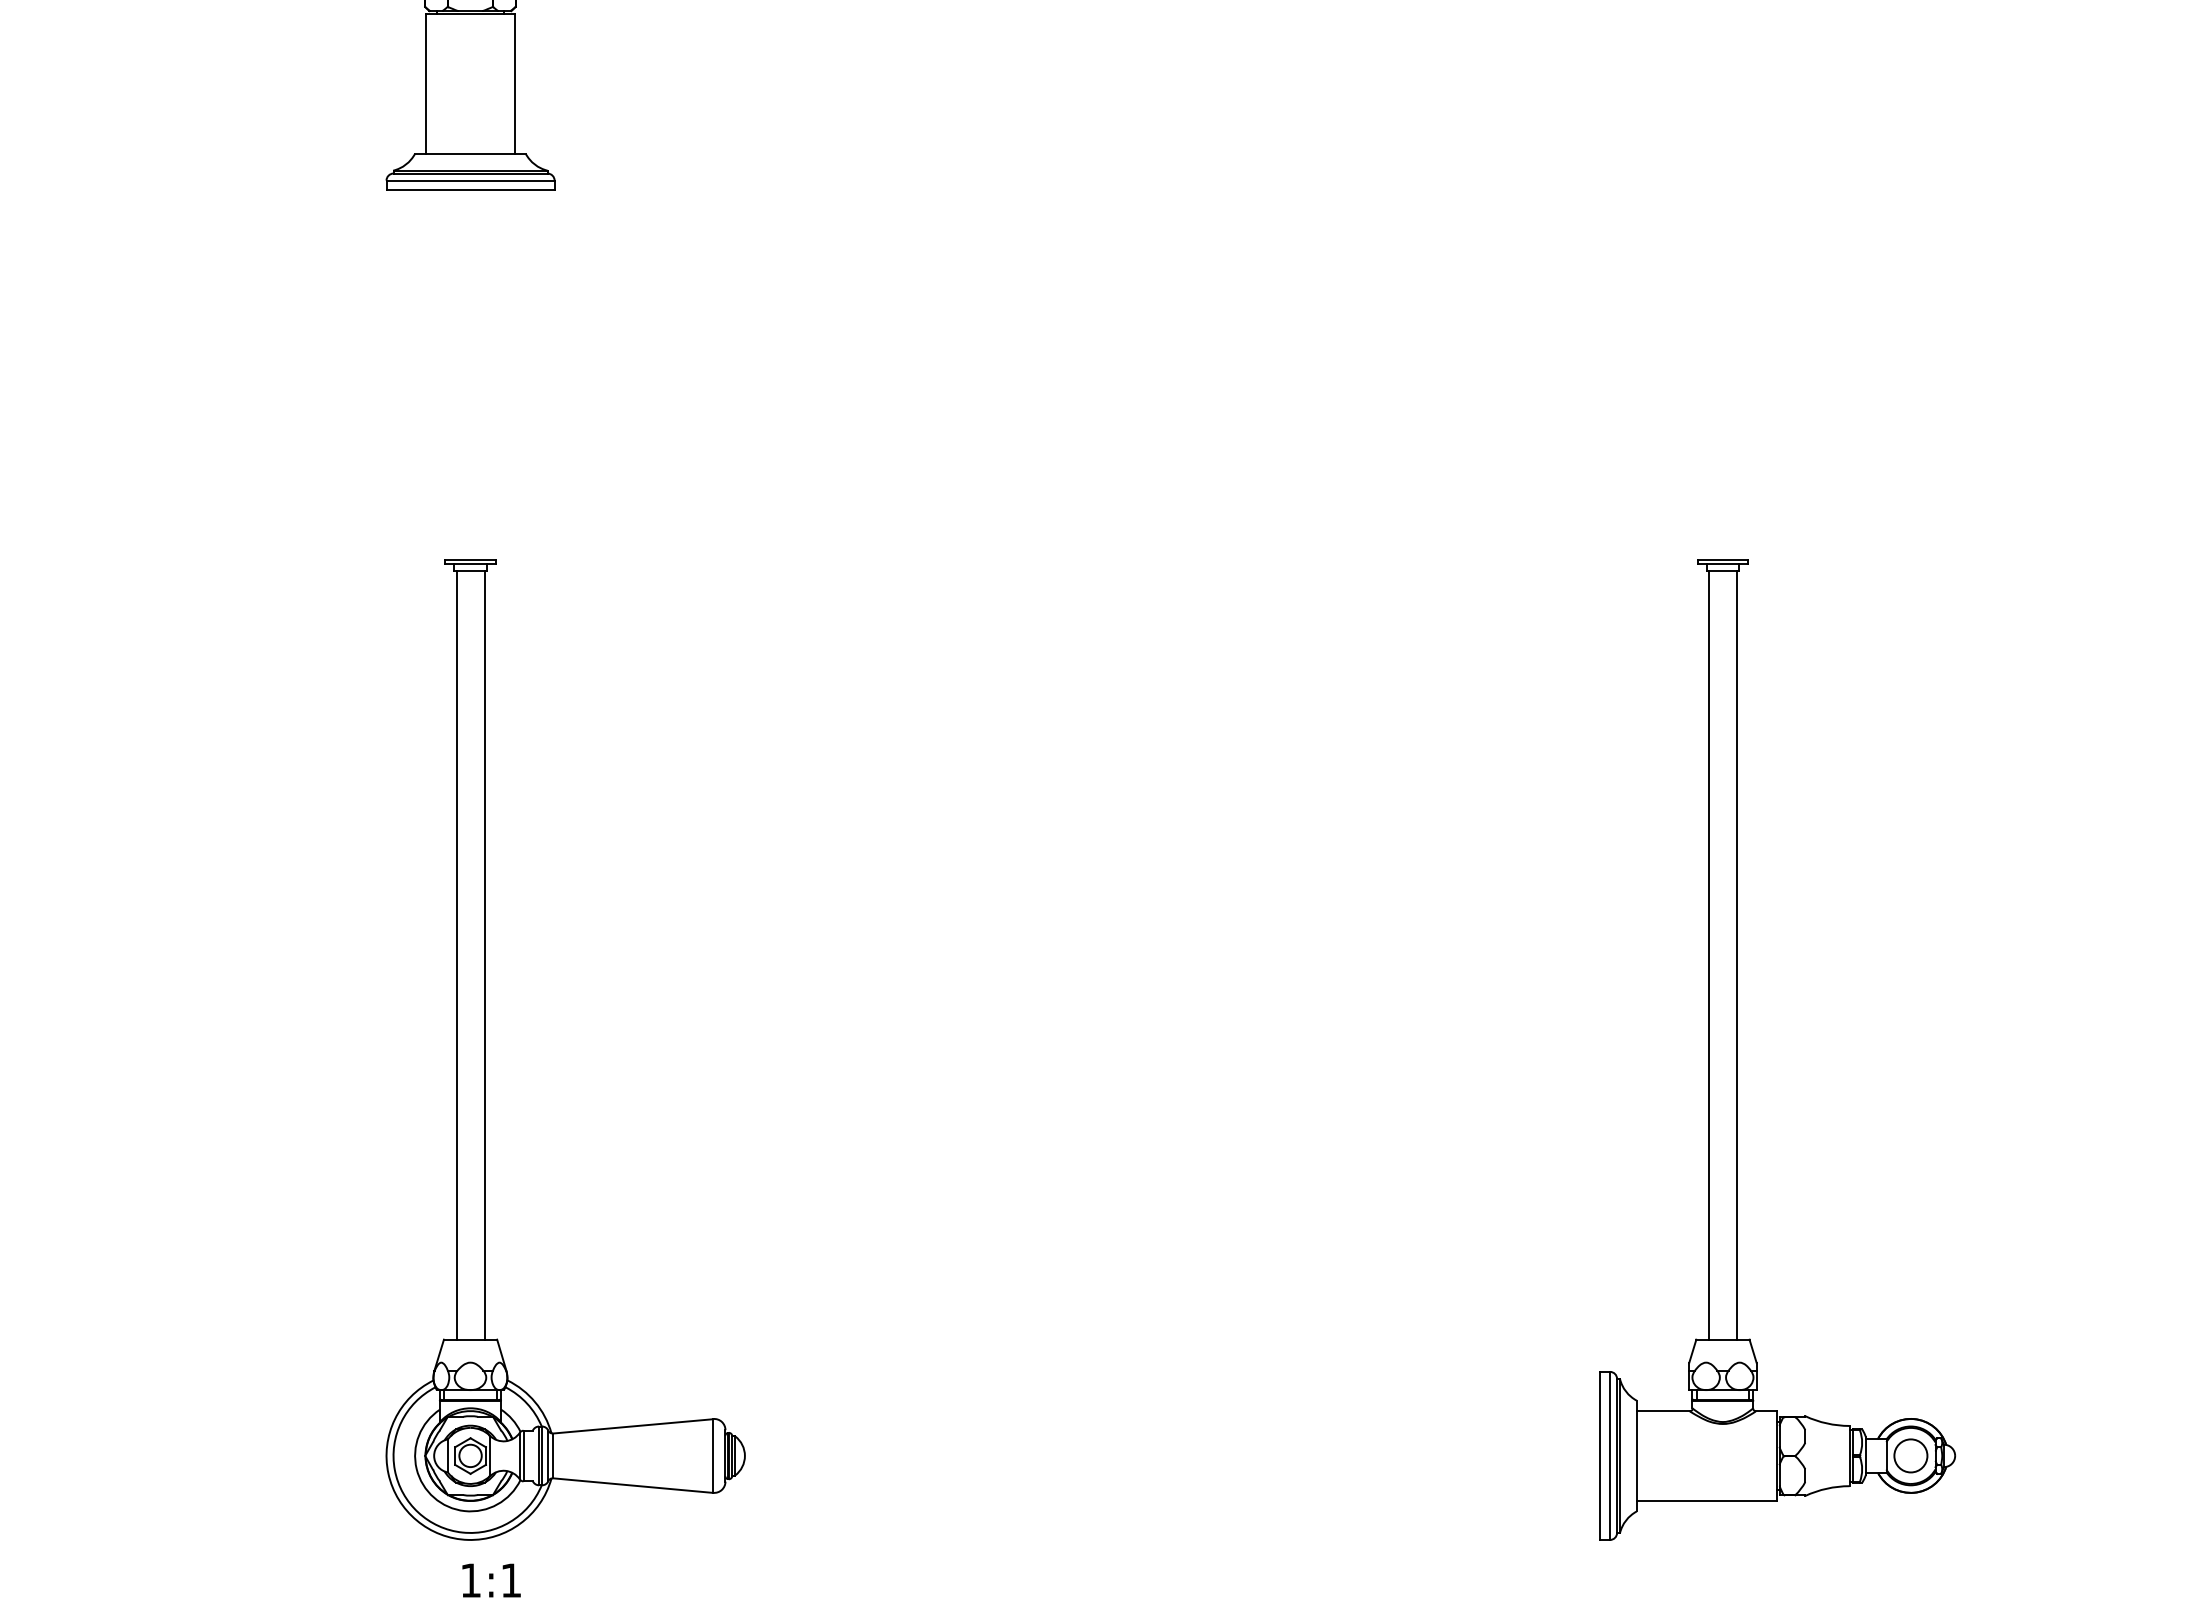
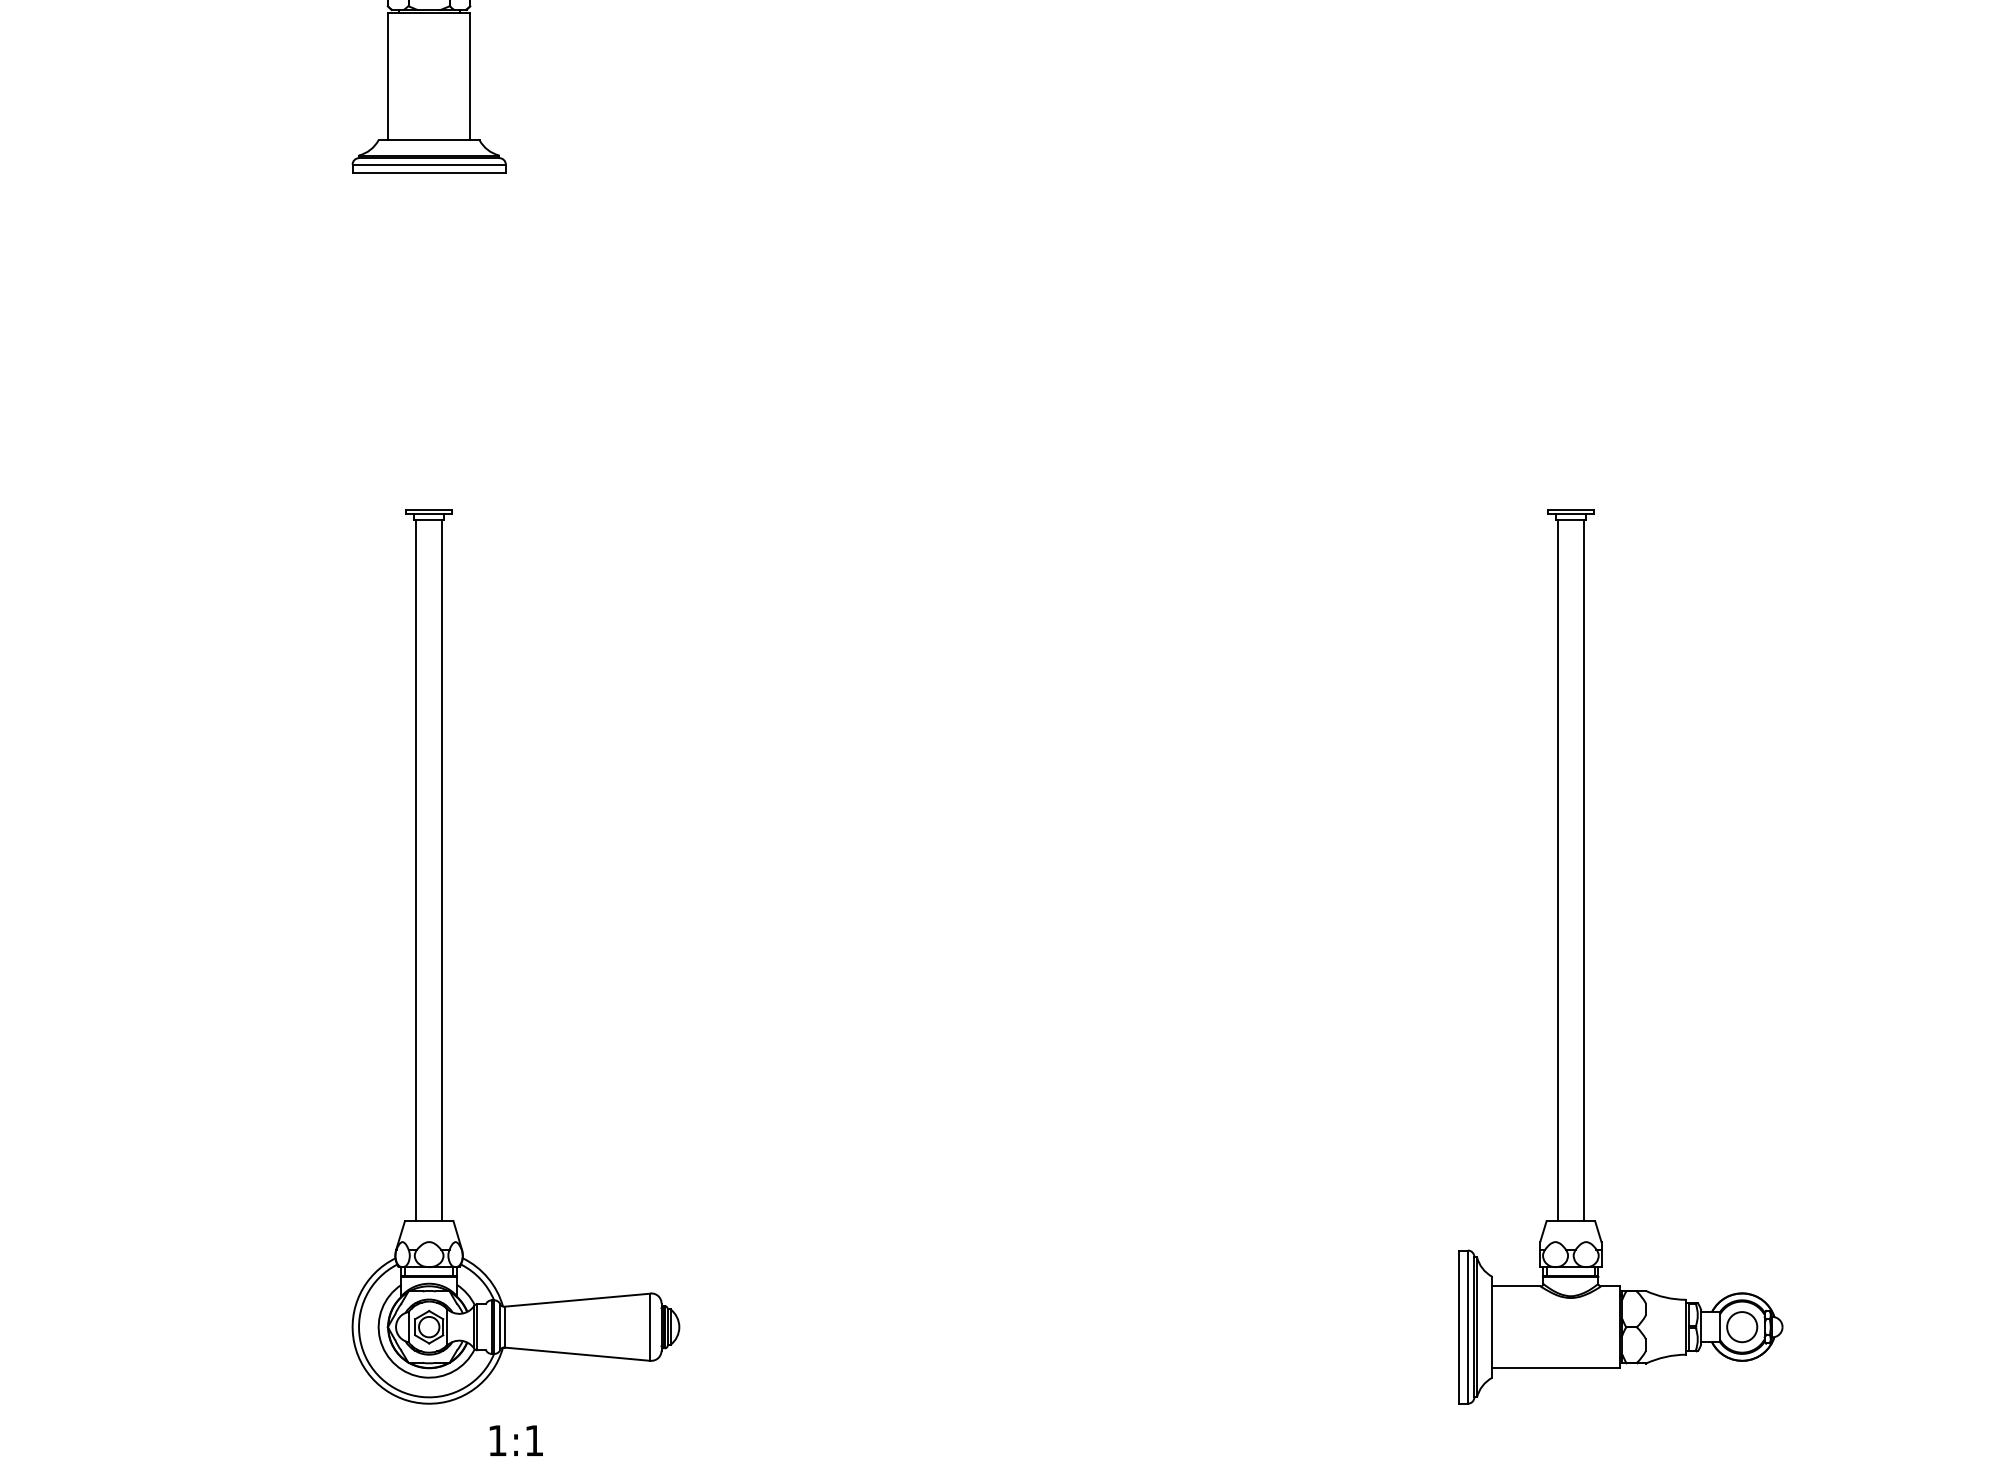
text: (490, 1580) -> (515, 1440), moved

